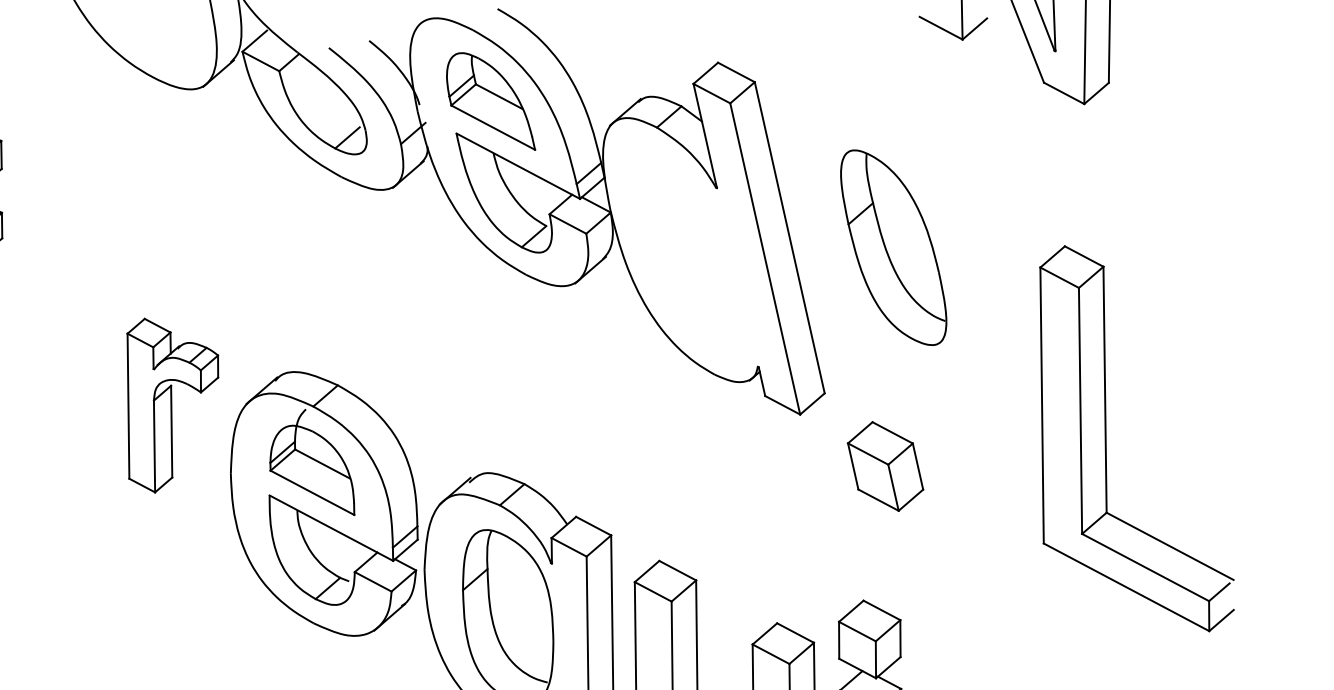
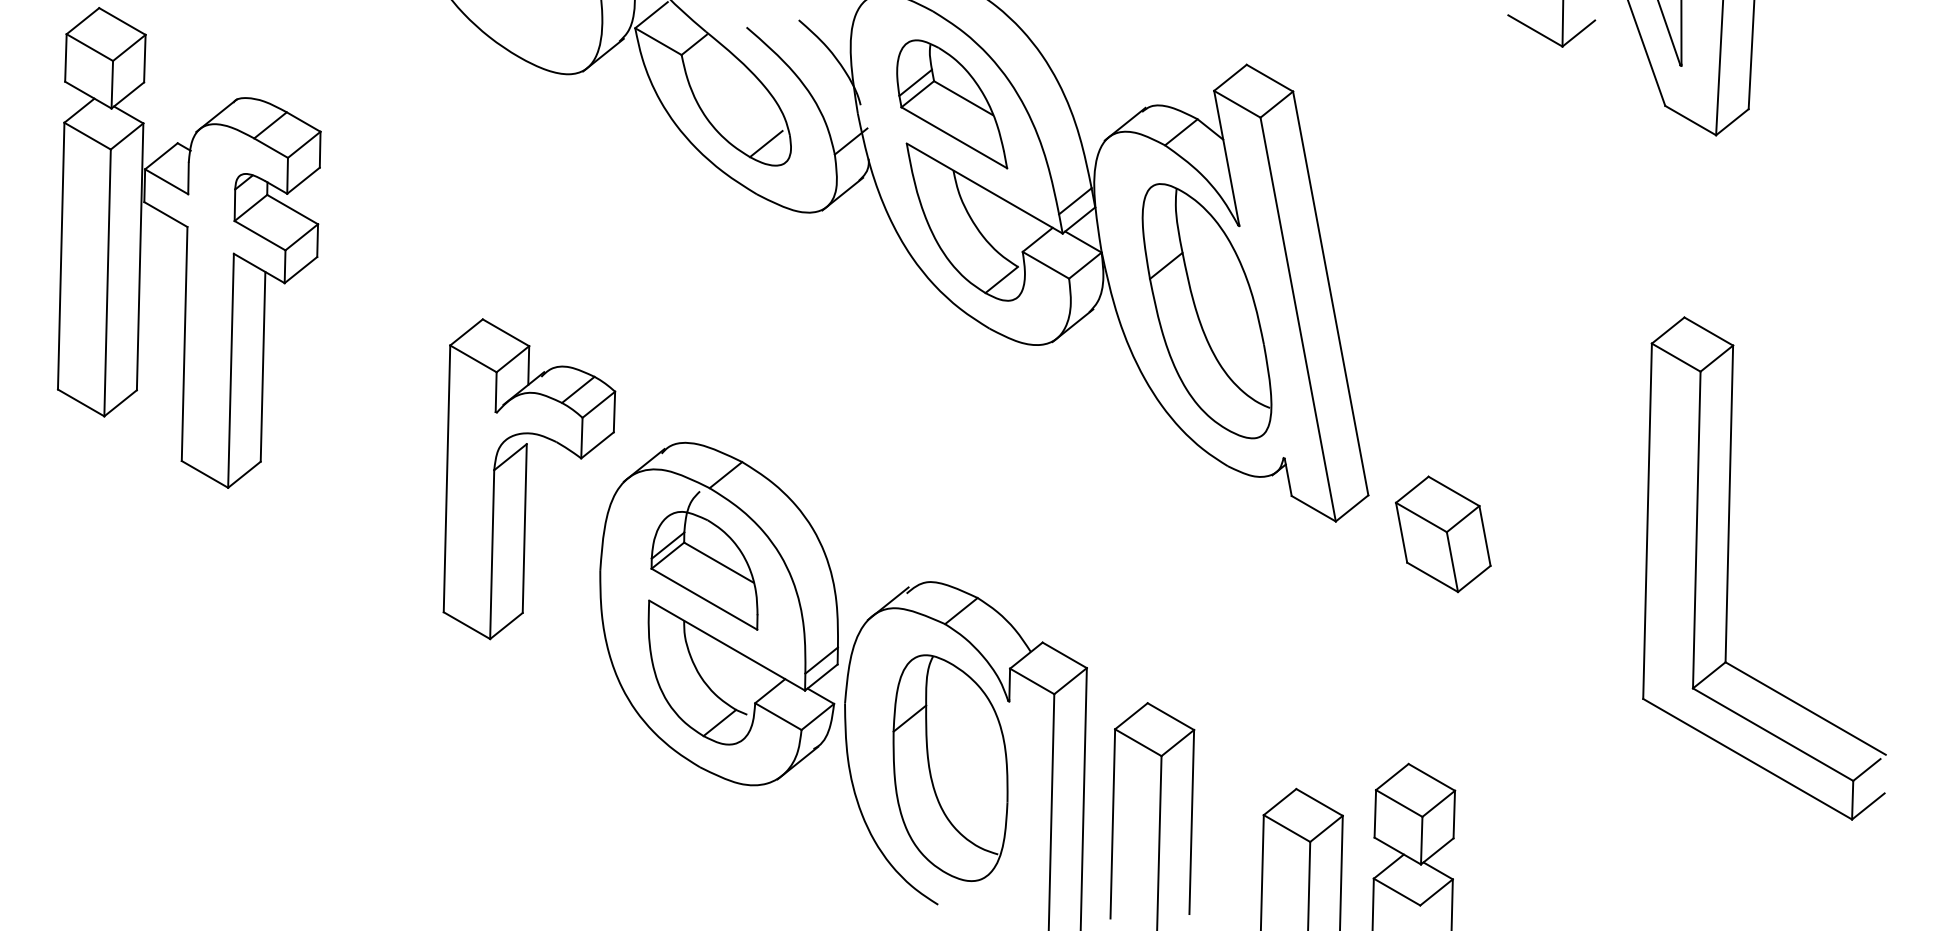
part: (893, 247) -> (1206, 311), moved
part: (173, 404) -> (529, 479), size x1.43
part: (885, 466) -> (1443, 534), moved

